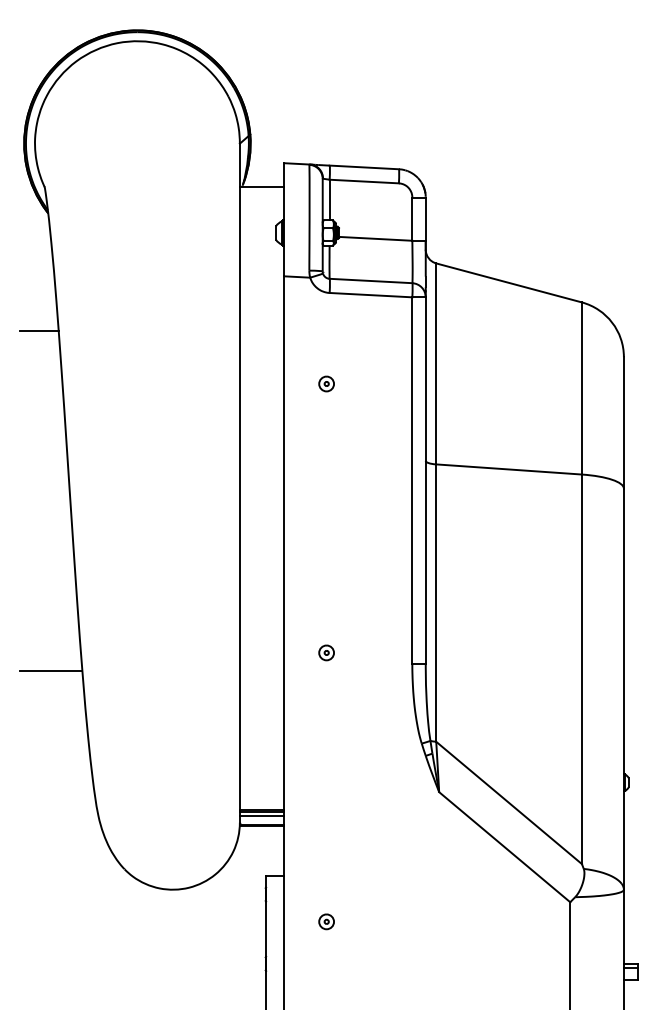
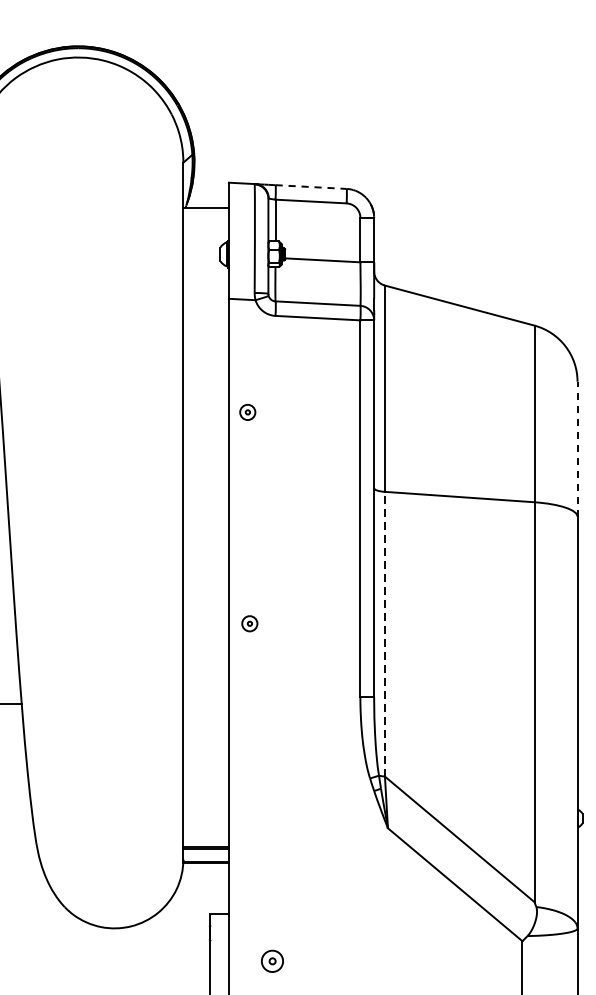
line: (364, 167) -> (311, 187), solid -> dashed
part: (326, 383) -> (247, 411), moved
line: (623, 422) -> (577, 448), solid -> dashed
line: (436, 603) -> (385, 634), solid -> dashed
part: (326, 652) -> (249, 623), moved
line: (261, 815) -> (205, 852), removed
part: (326, 921) -> (272, 961), size x1.4

